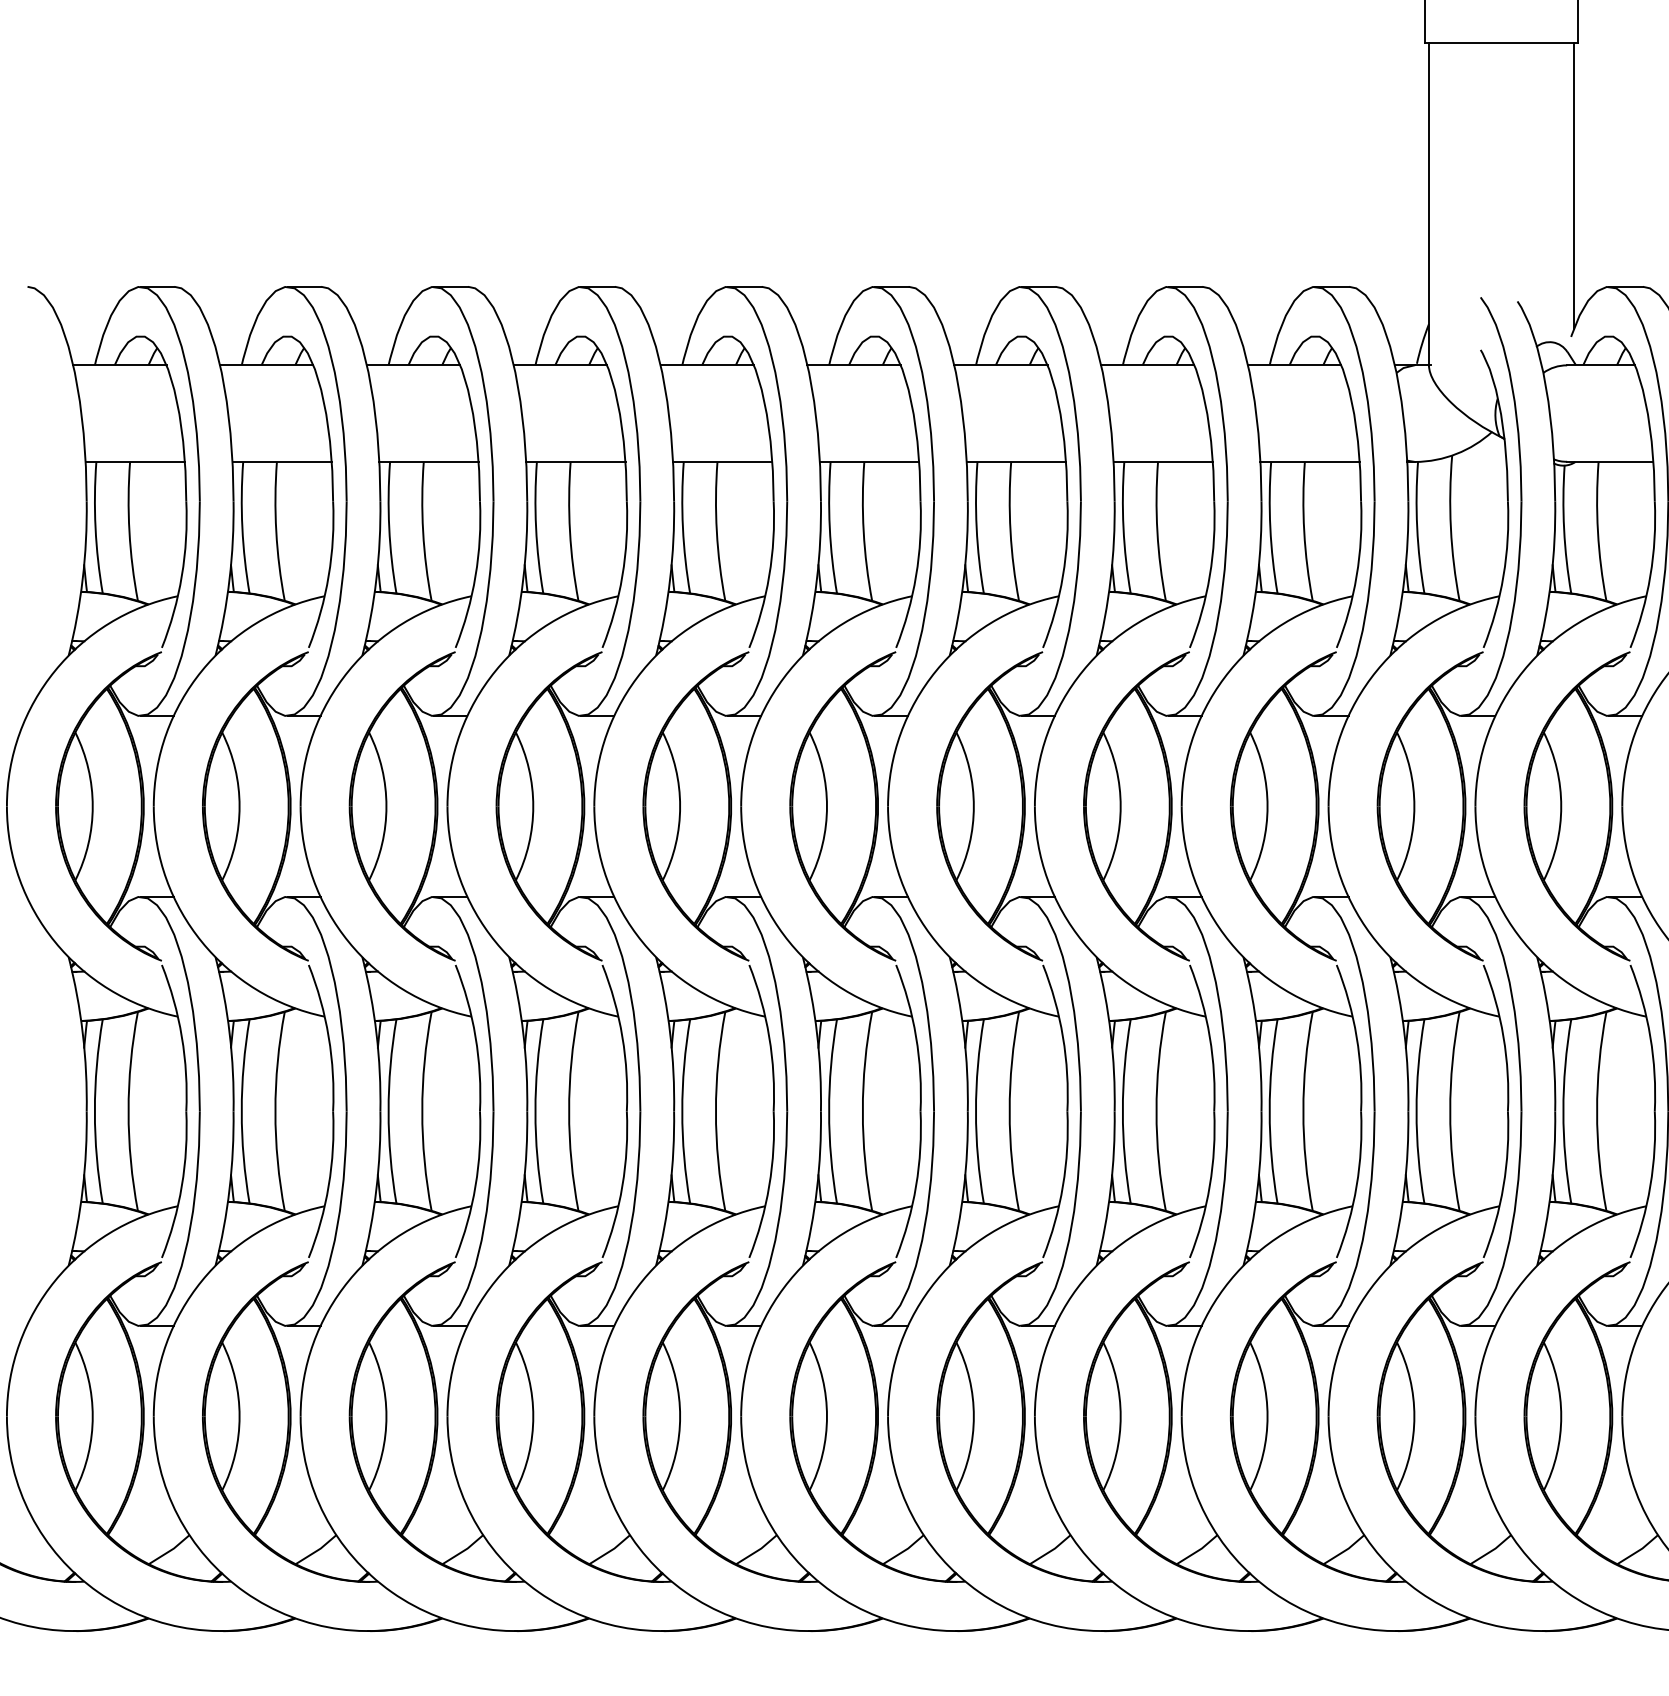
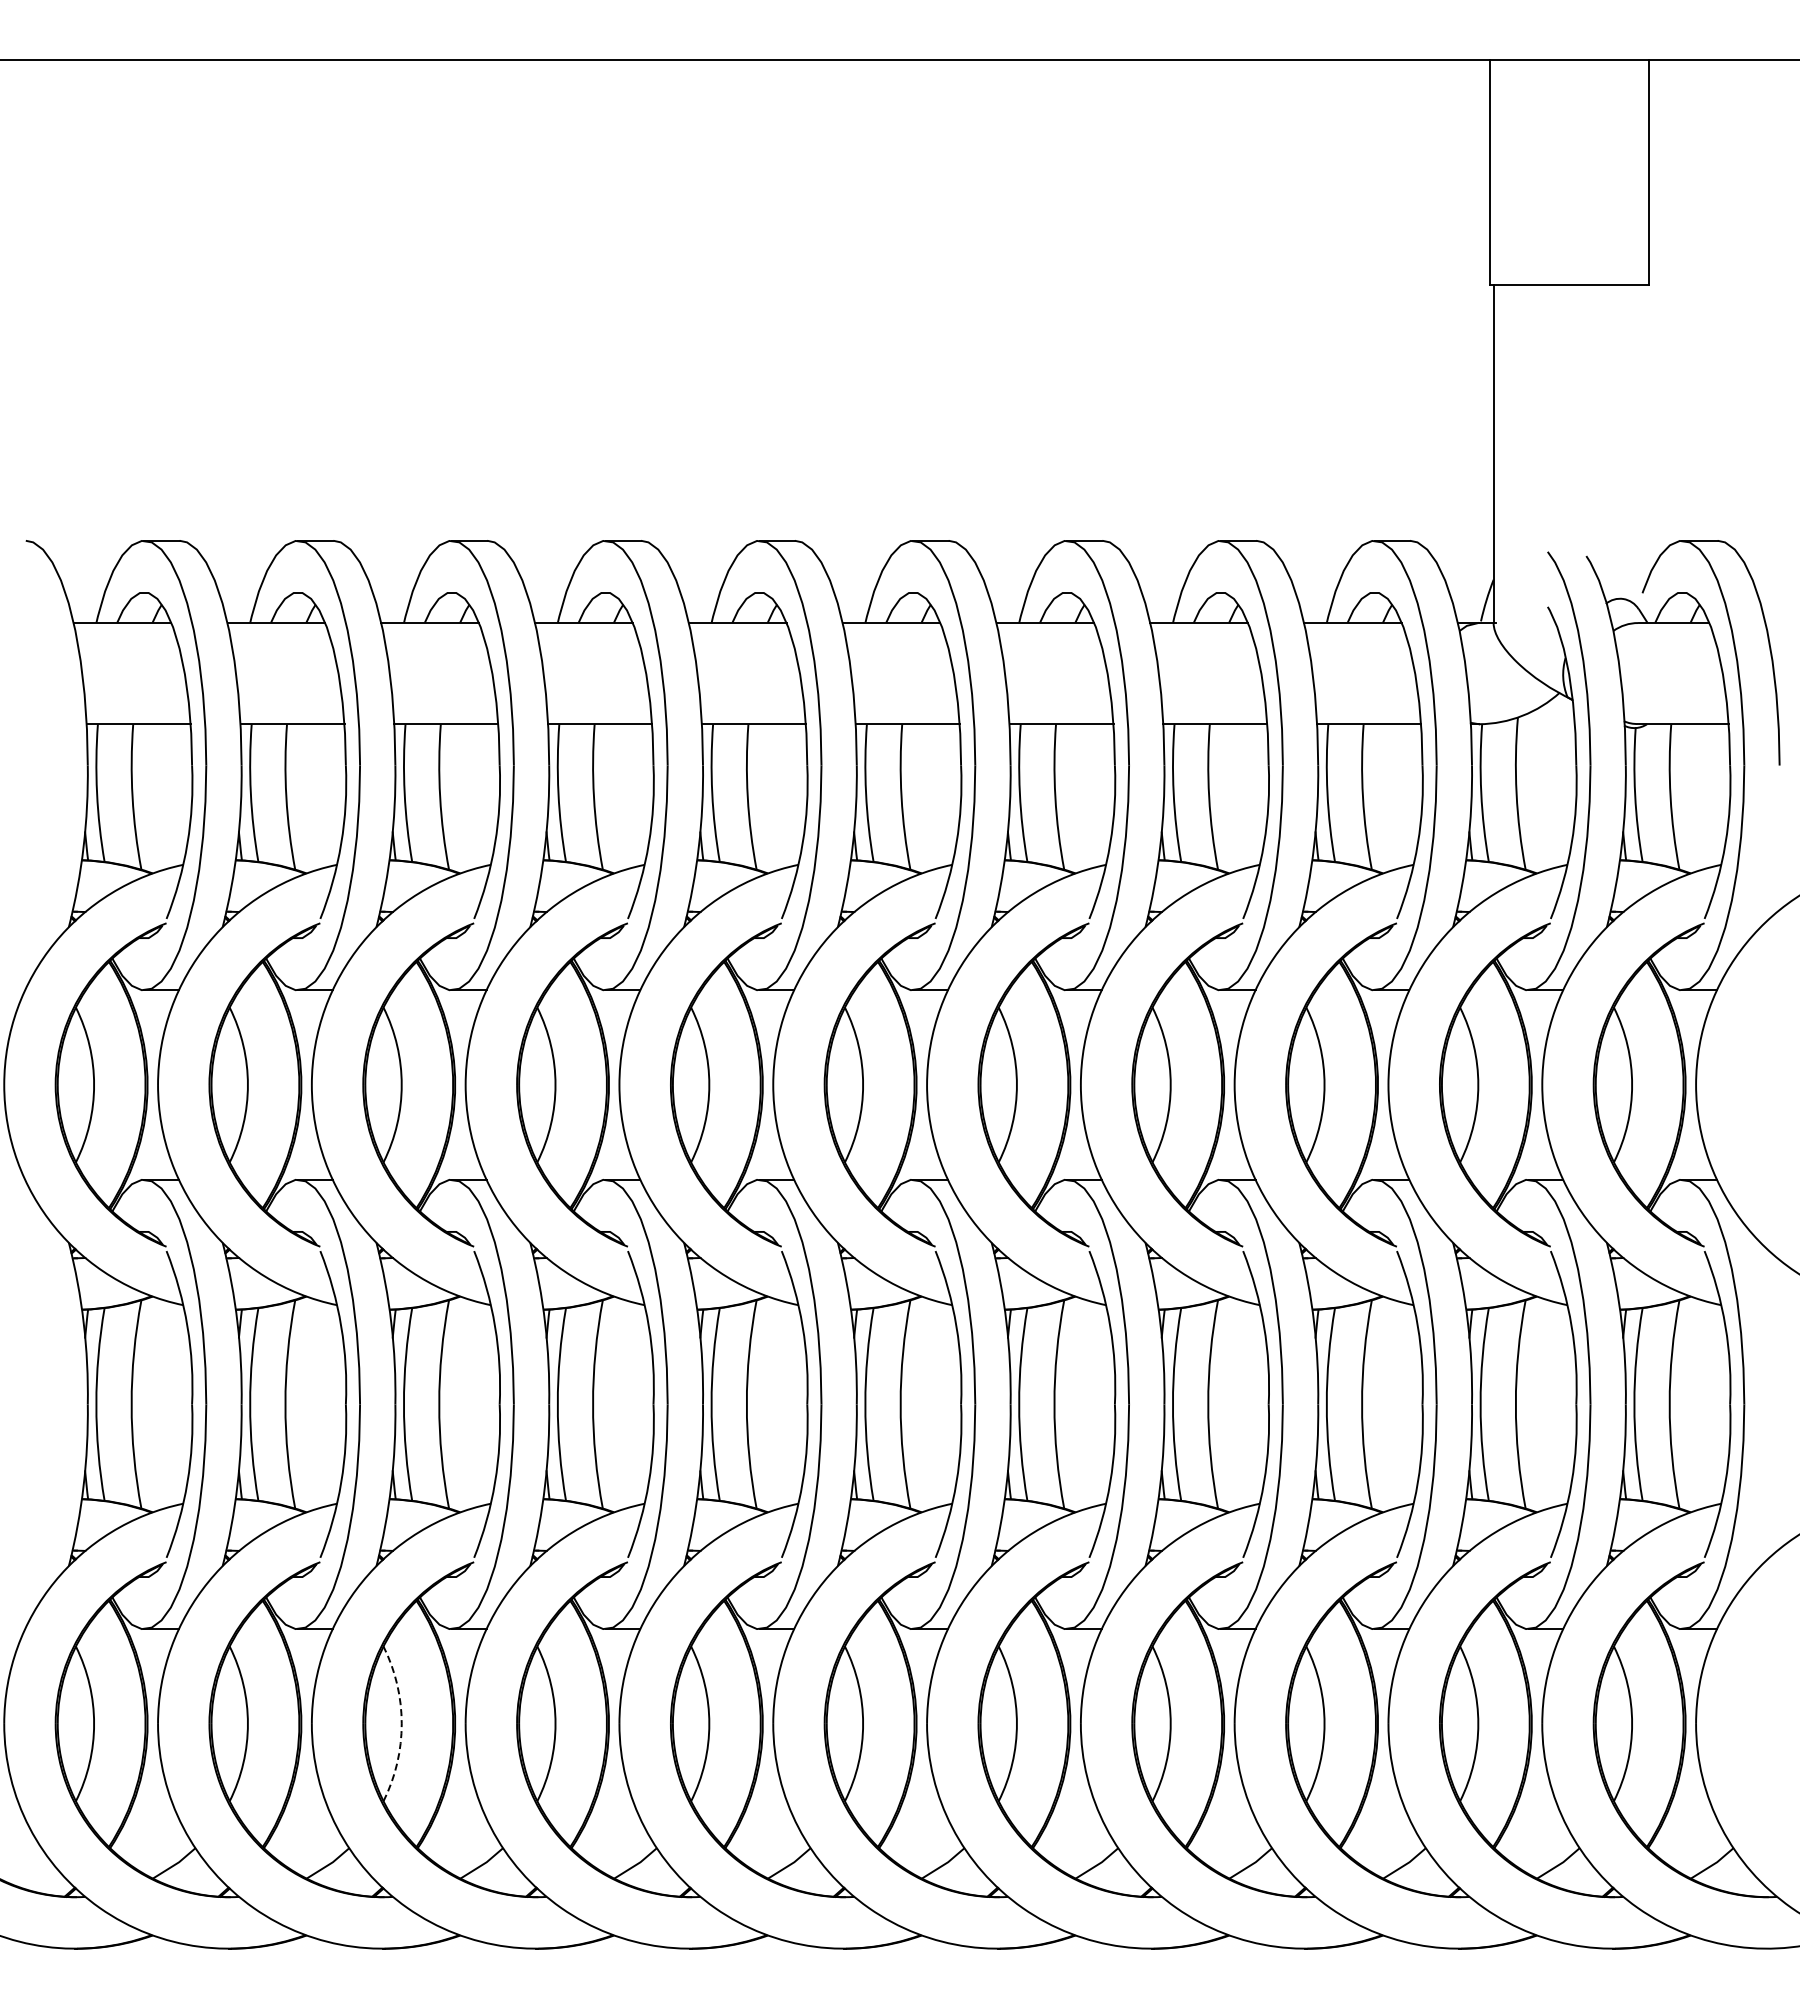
line: (1574, 186) -> (1645, 435), removed
arc: (386, 1416) -> (401, 1723), solid -> dashed

